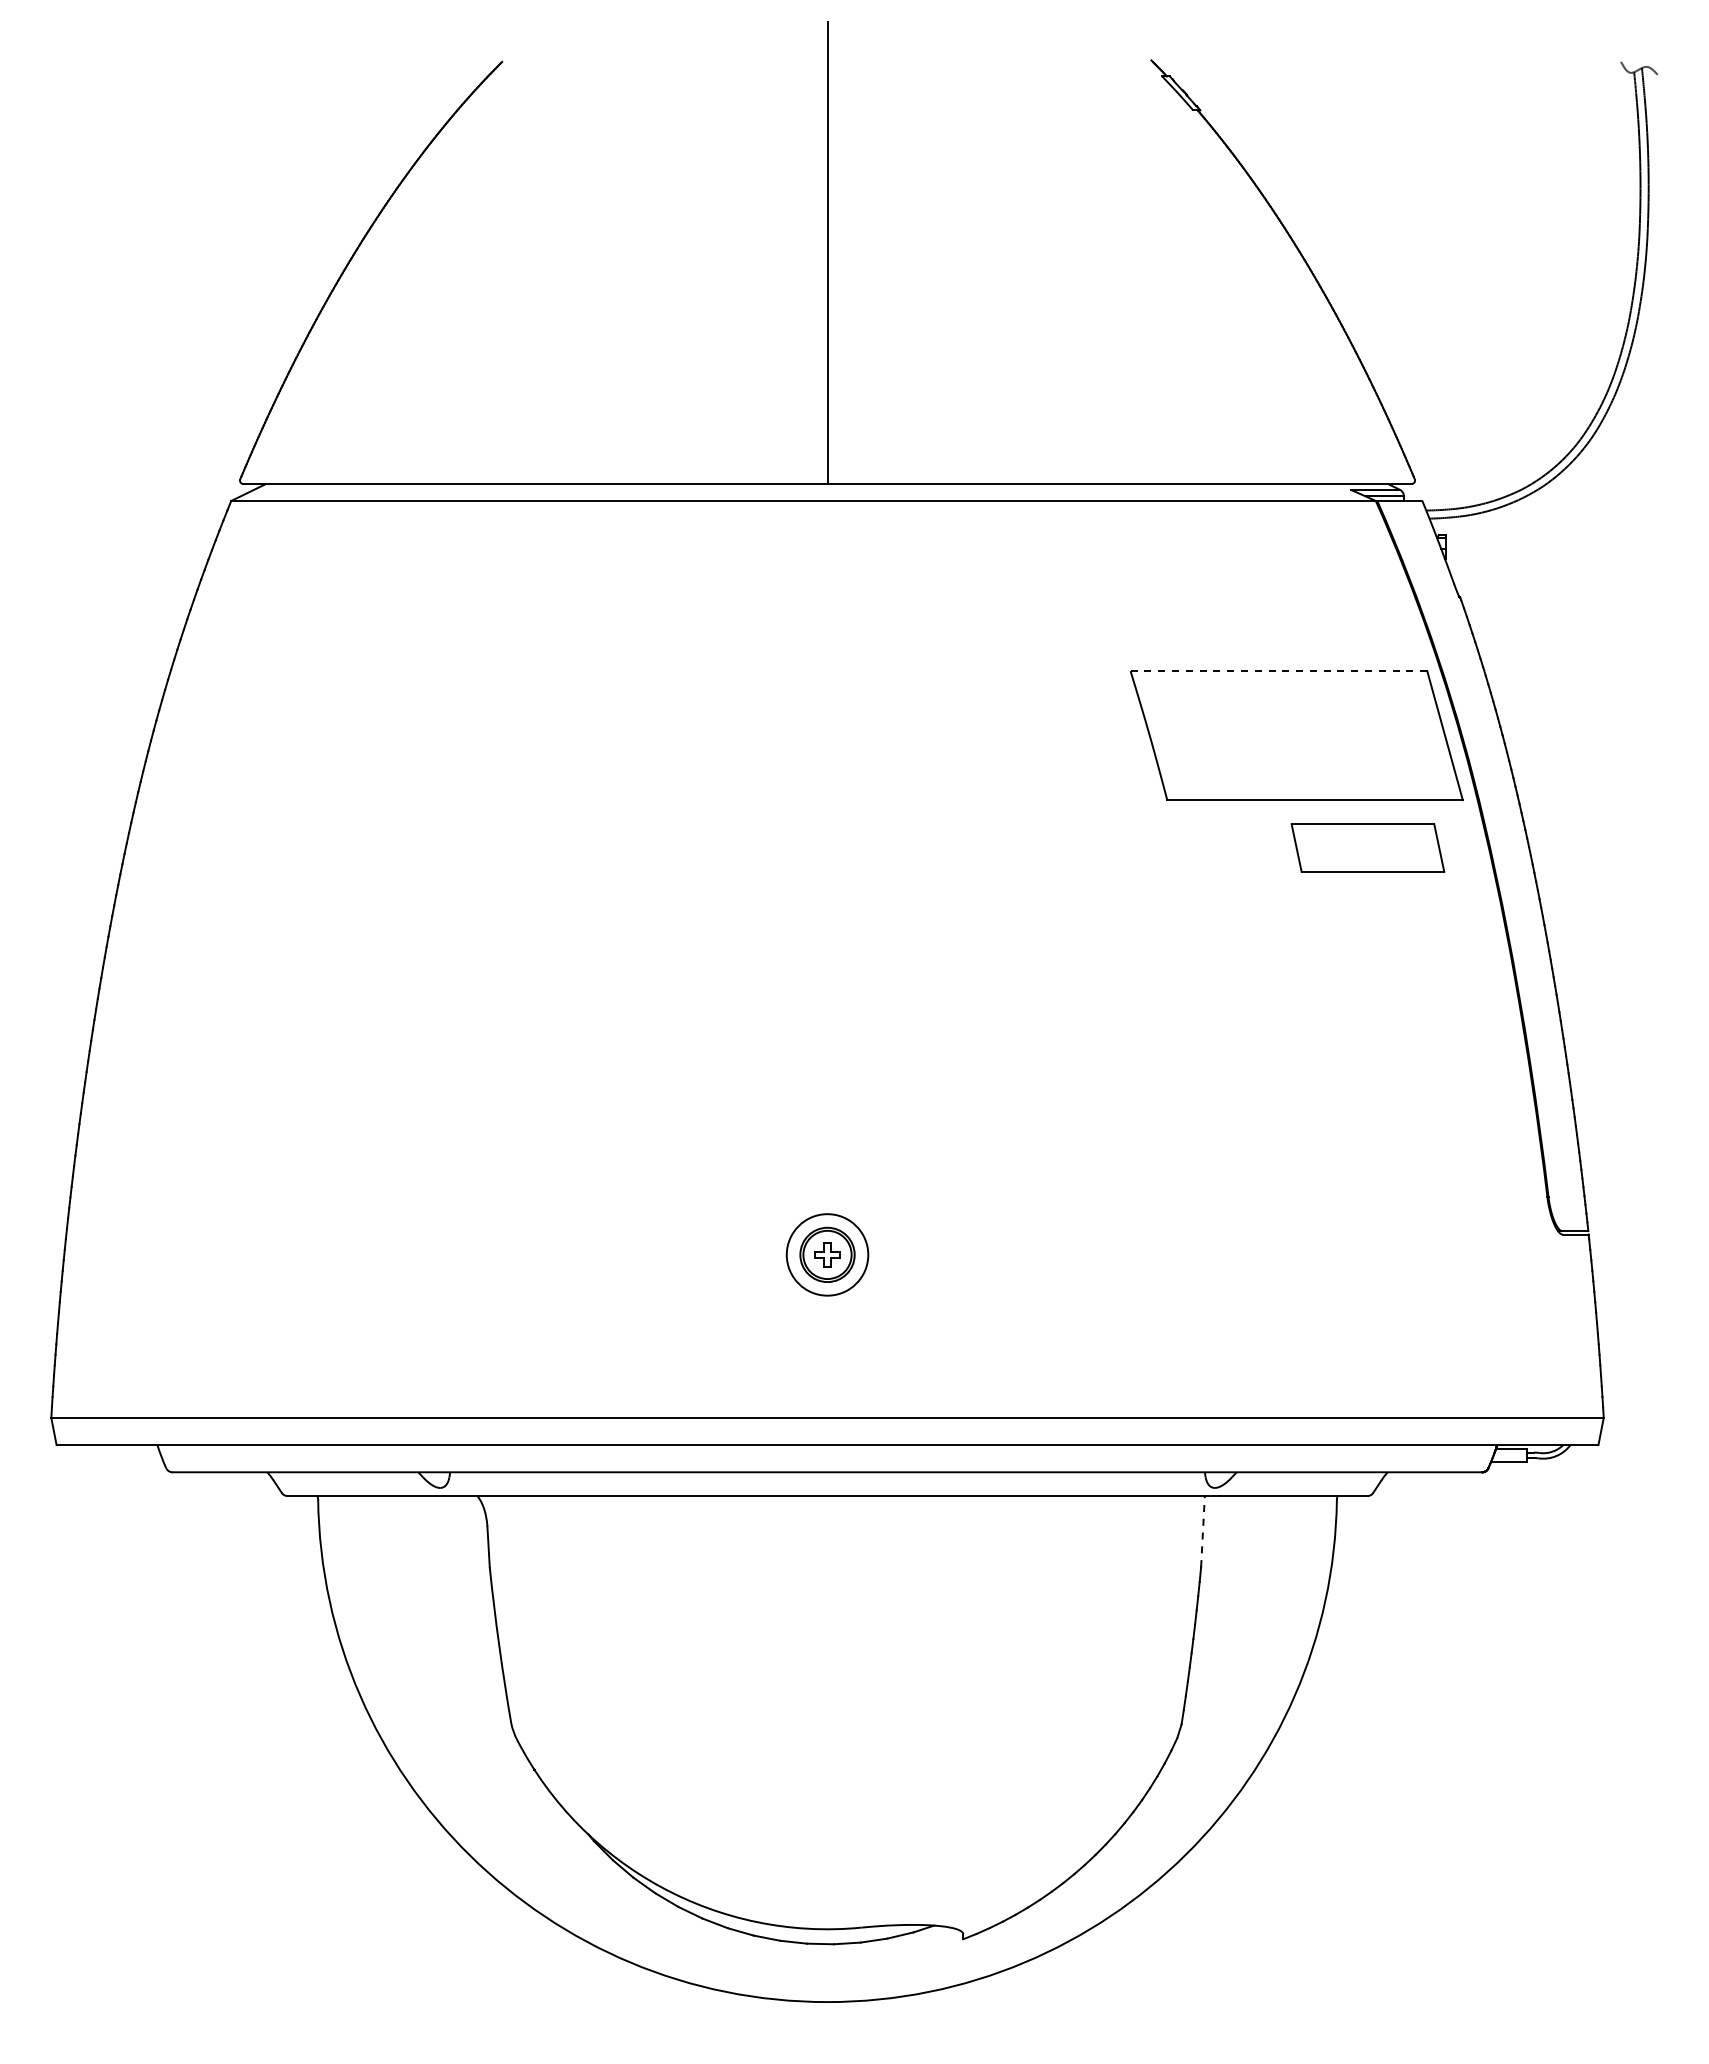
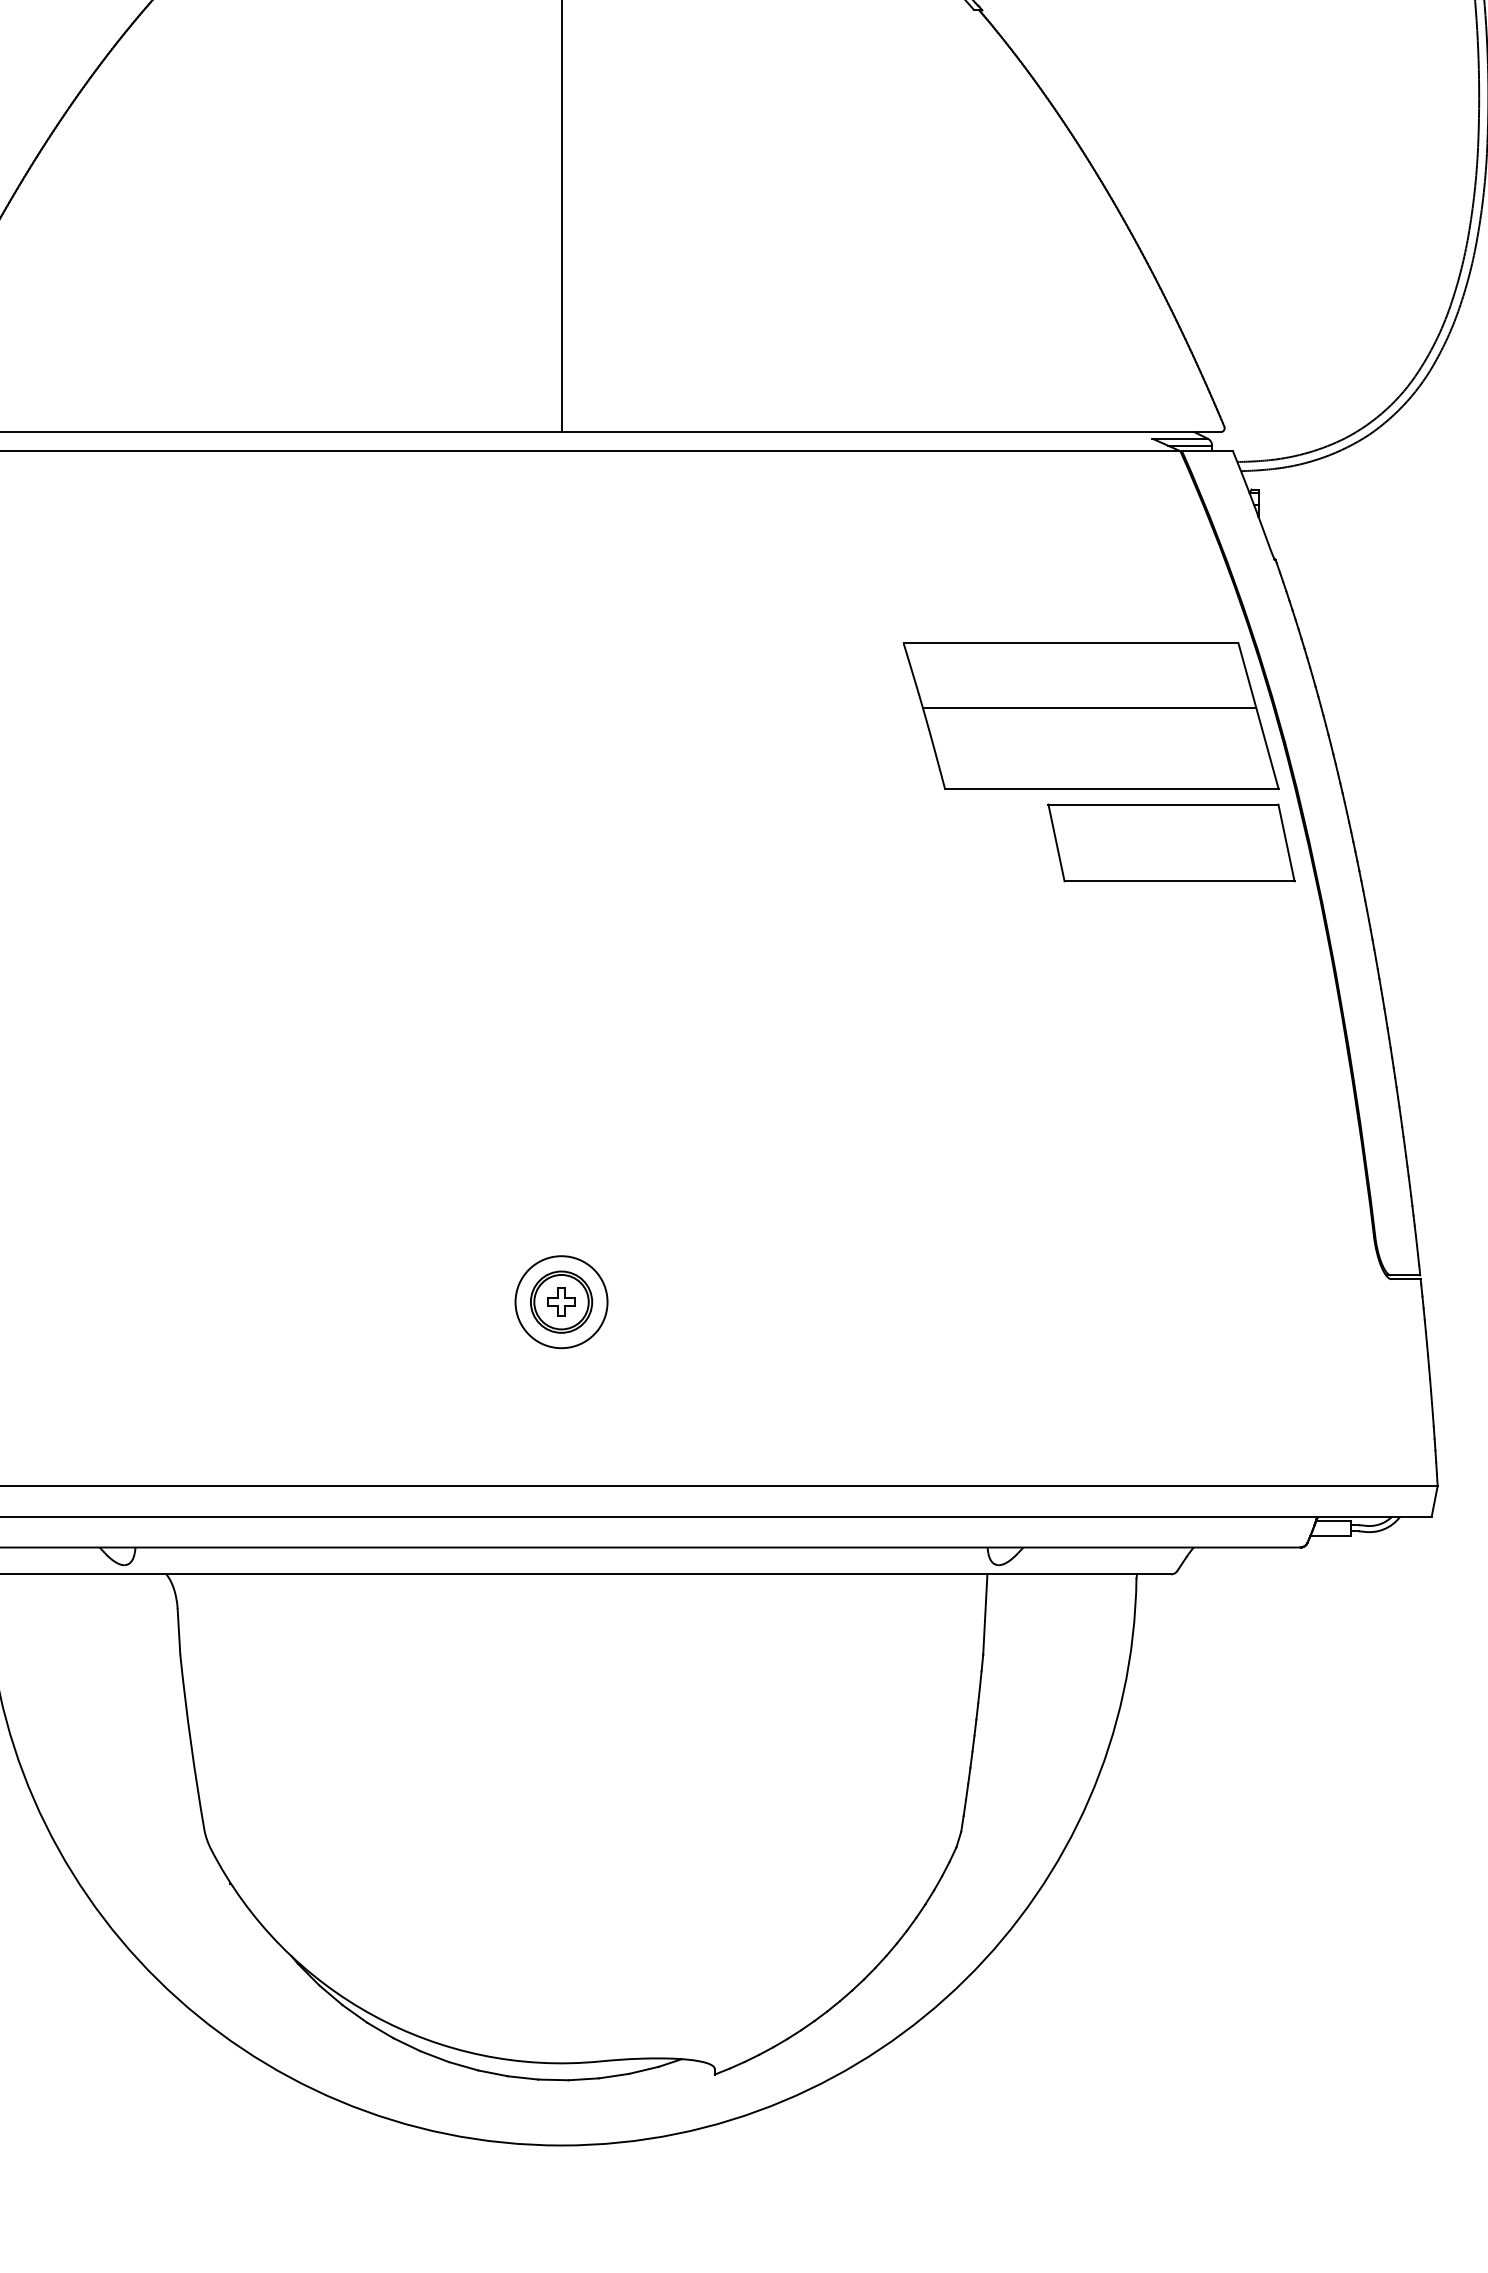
line: (1279, 671) -> (1071, 643), dashed -> solid
line: (1295, 728) -> (1089, 708), added
part: (1367, 847) -> (1171, 842), size x1.43
line: (1202, 1531) -> (984, 1614), dashed -> solid

